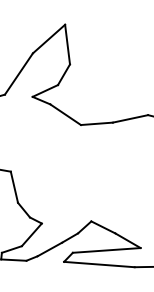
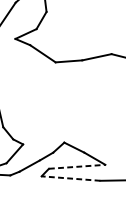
line: (106, 250) -> (76, 166), solid -> dashed
line: (98, 264) -> (70, 178), solid -> dashed

